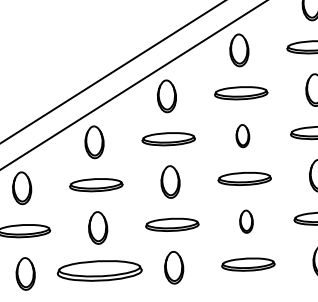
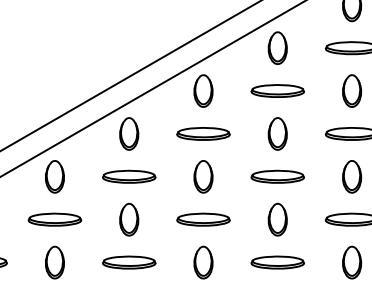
part: (242, 135) -> (277, 133), size x1.43
part: (246, 221) -> (277, 219), size x1.43
part: (100, 270) -> (129, 262), size x0.62

